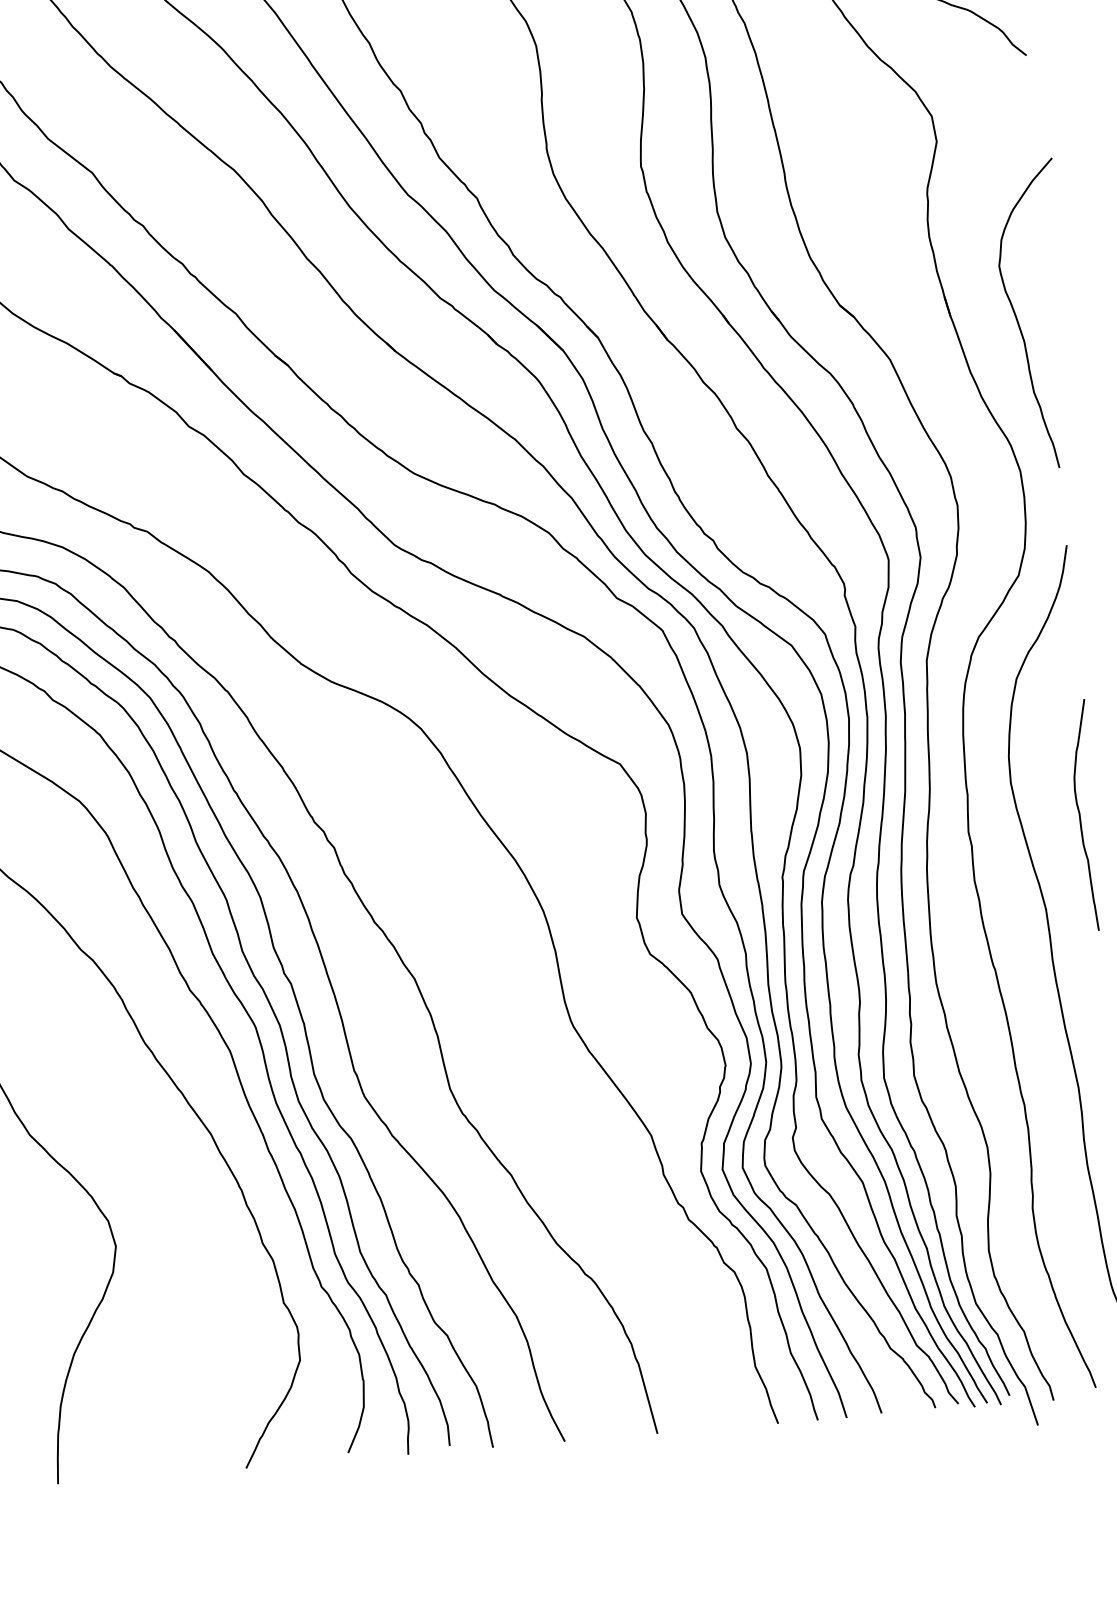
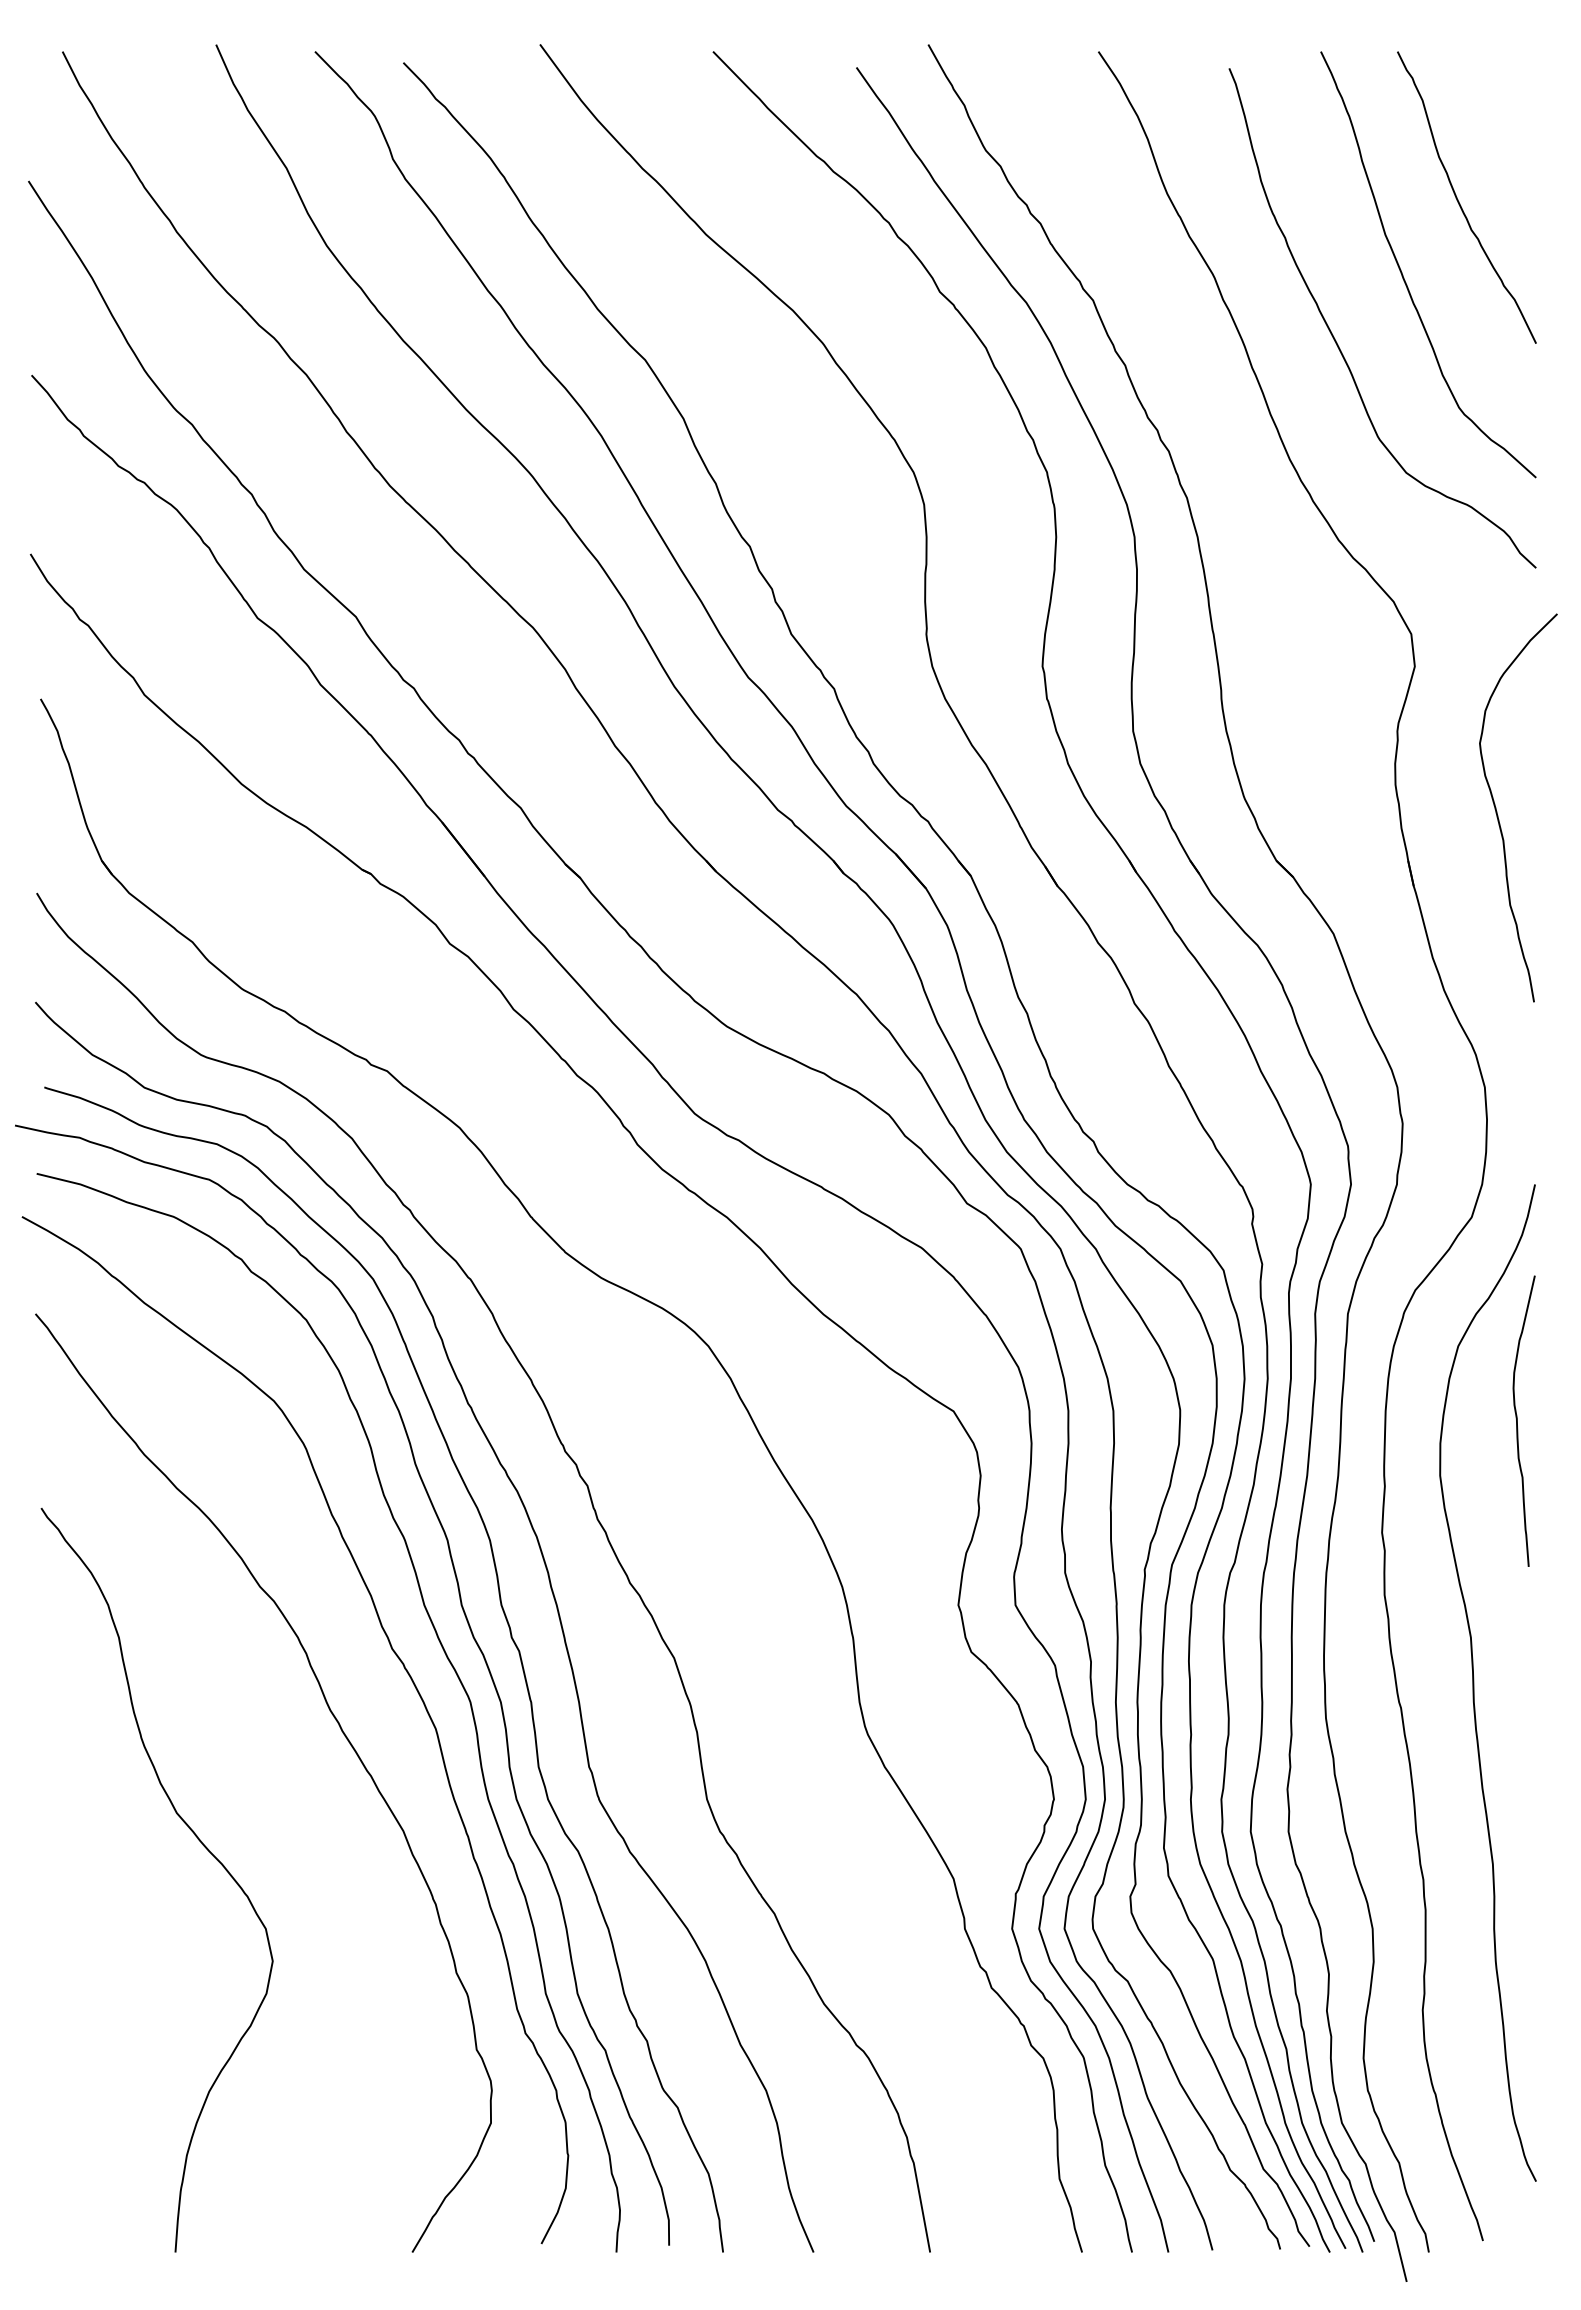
curve: (1017, 318) -> (1497, 811), moved
curve: (1080, 815) -> (1517, 1420), moved

